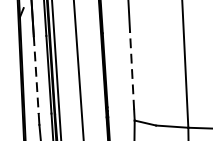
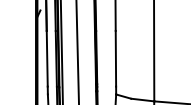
line: (131, 70) -> (115, 58), dashed -> solid
line: (36, 74) -> (47, 58), dashed -> solid

